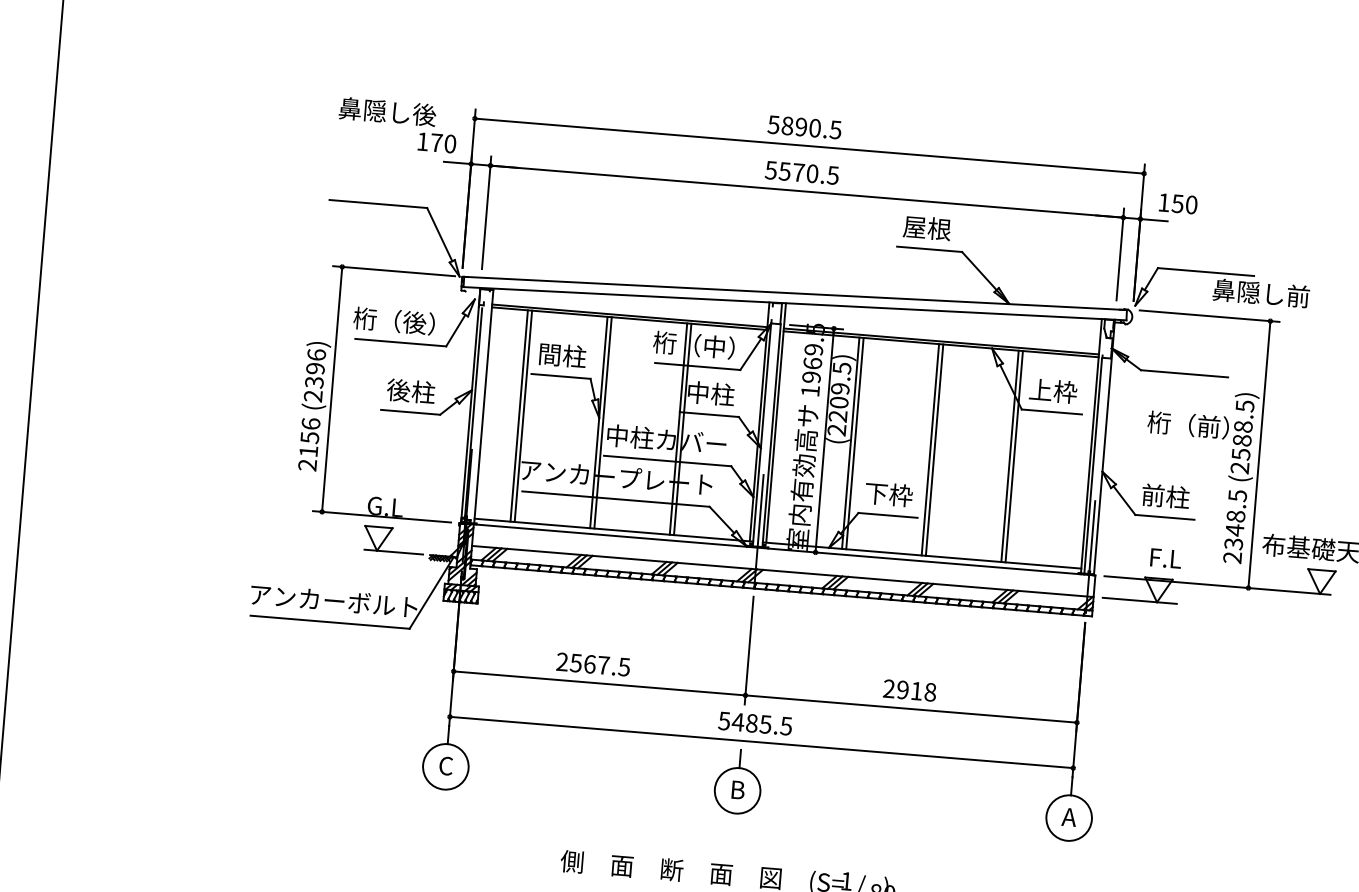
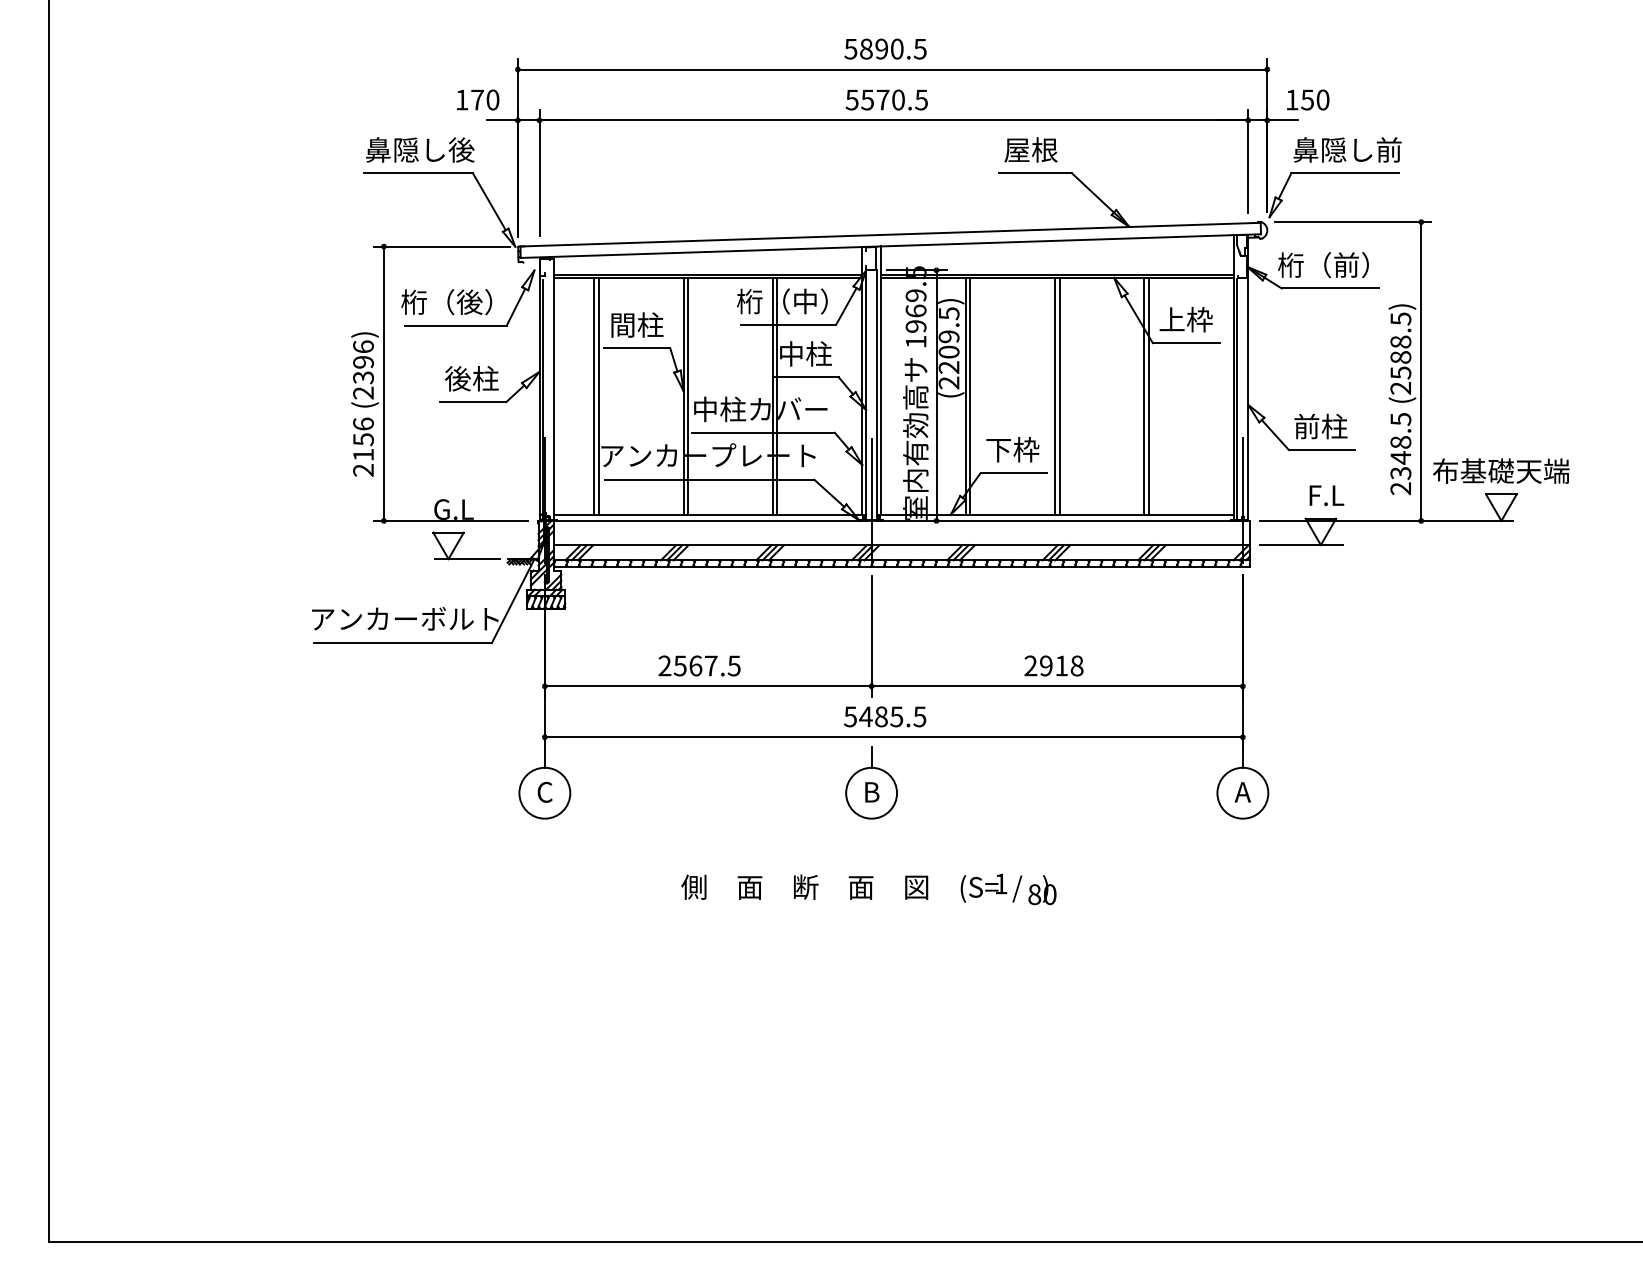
text: (387, 111) -> (420, 149), moved
text: (1261, 292) -> (1347, 149), moved
text: (1188, 425) -> (1323, 265), moved

